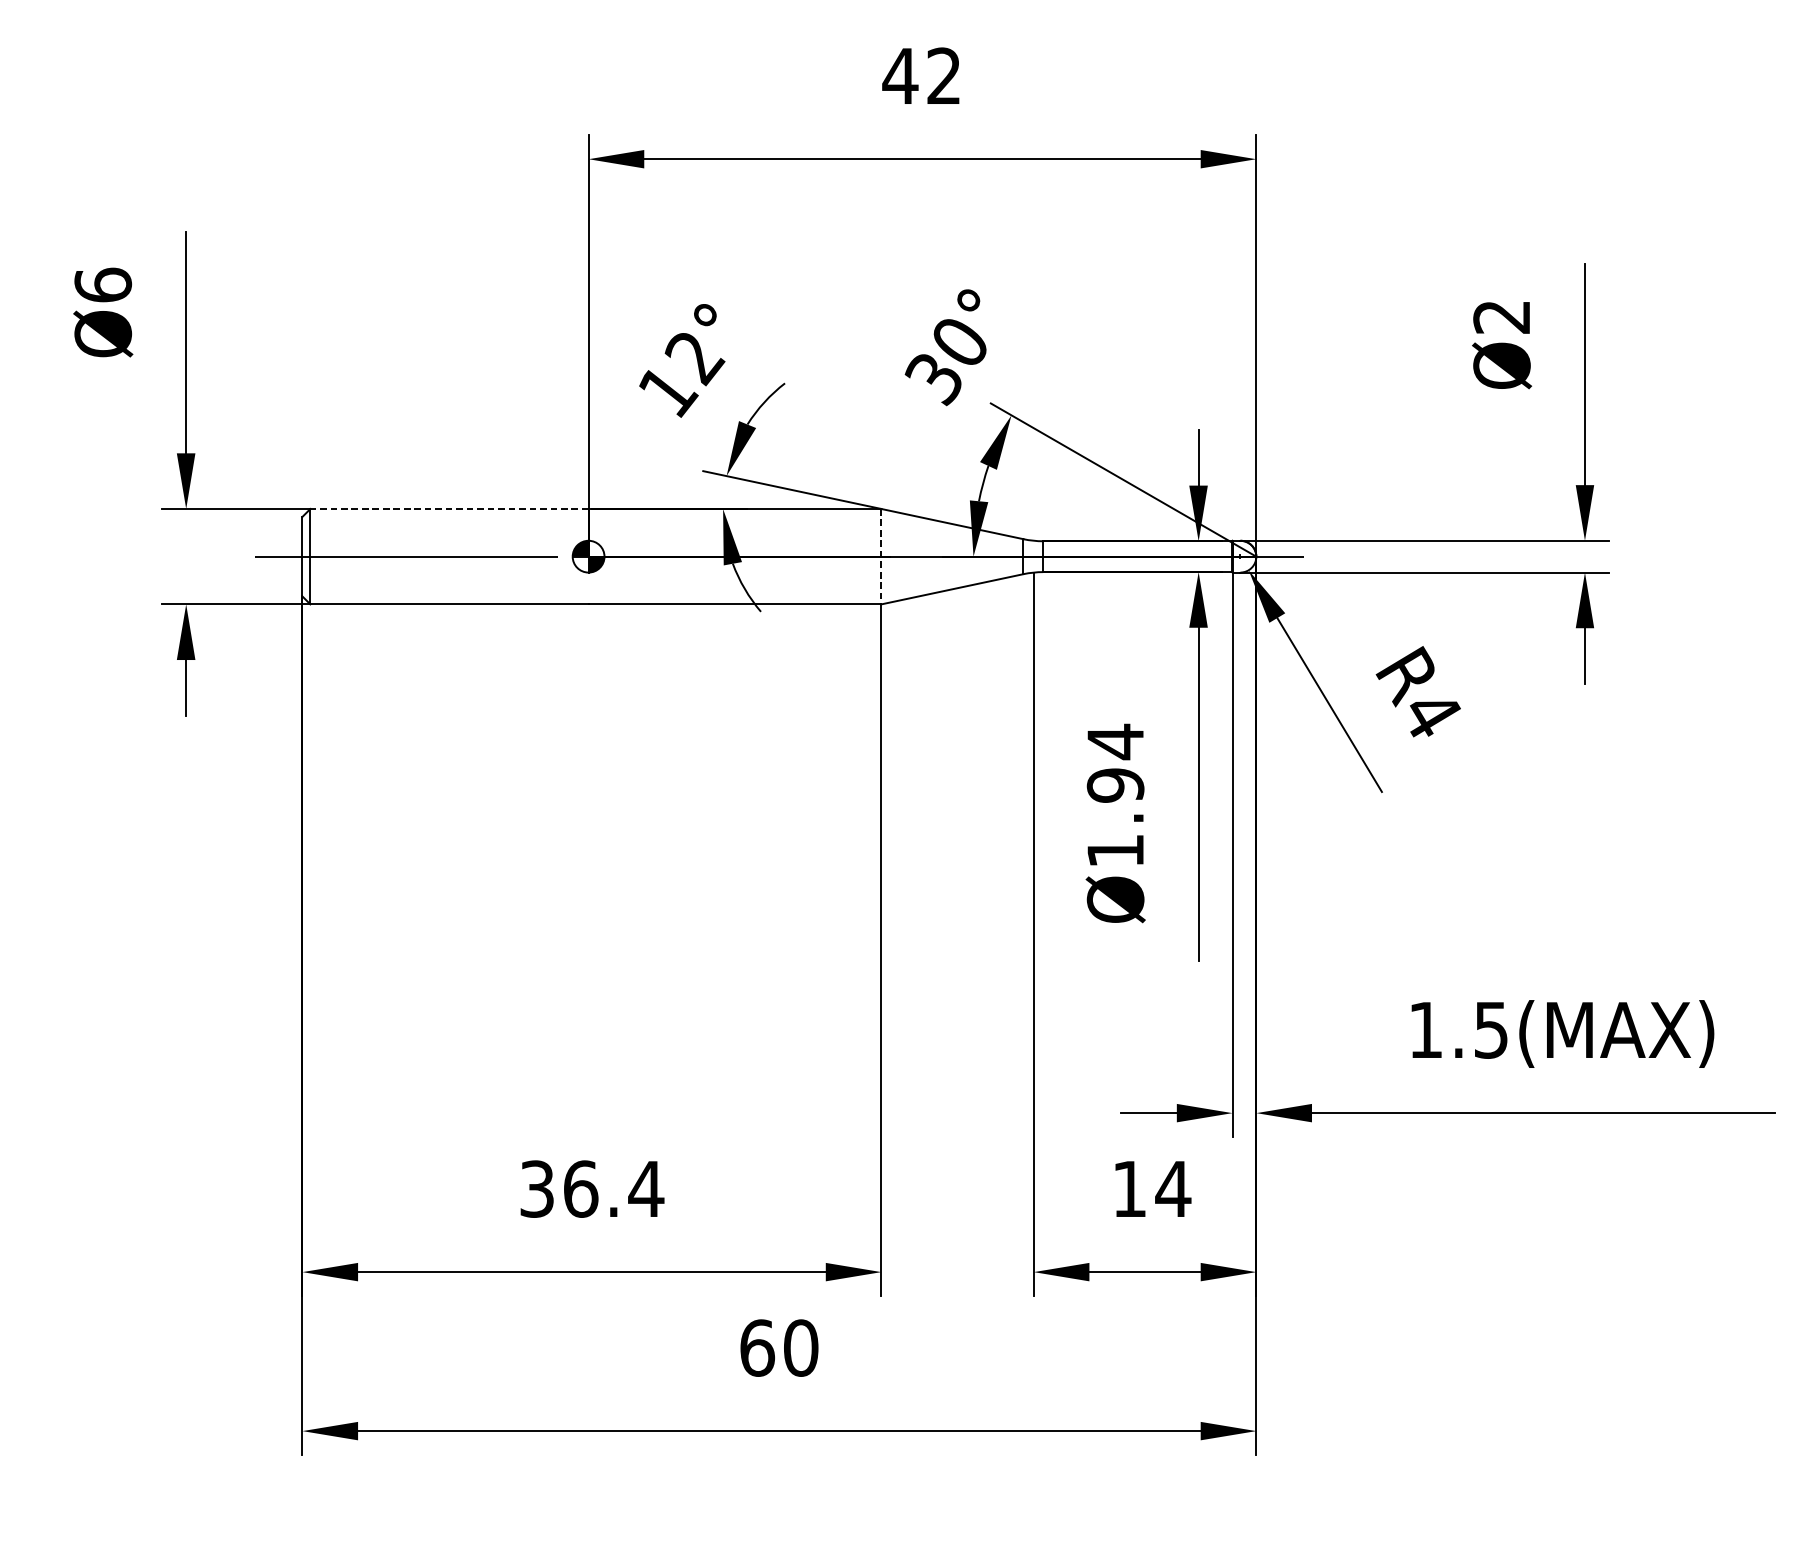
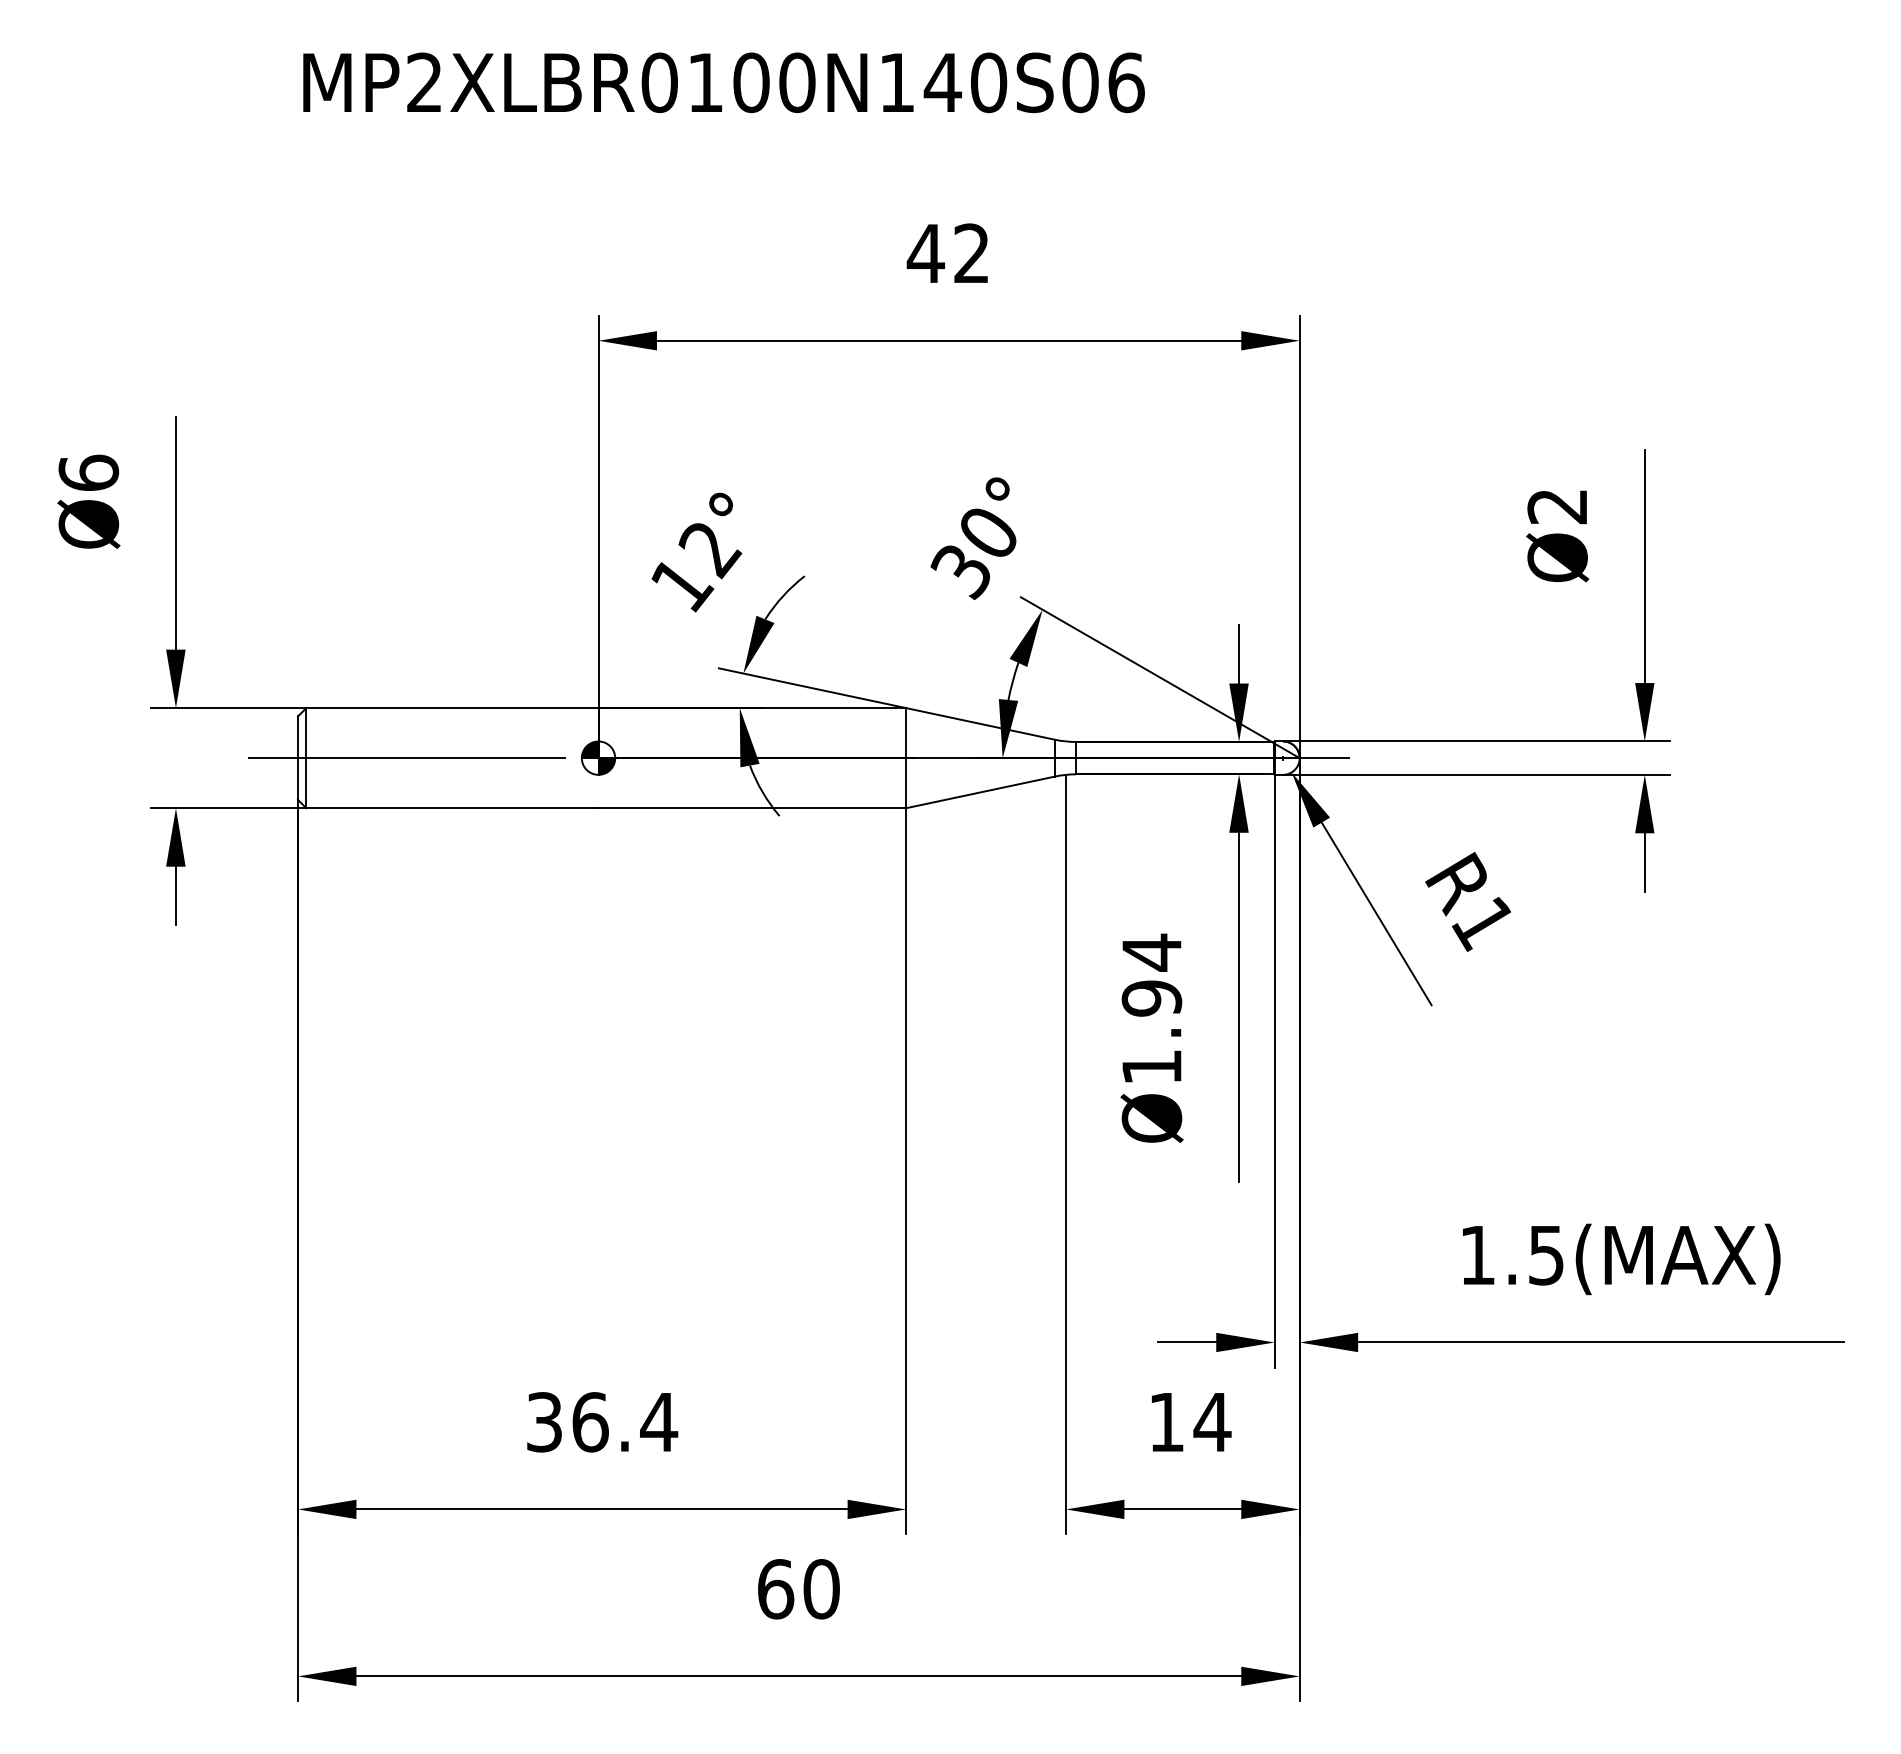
line: (448, 509) -> (451, 708), dashed -> solid
line: (881, 557) -> (906, 758), dashed -> solid
text: (1430, 715) -> (1482, 924), R4 -> R1

